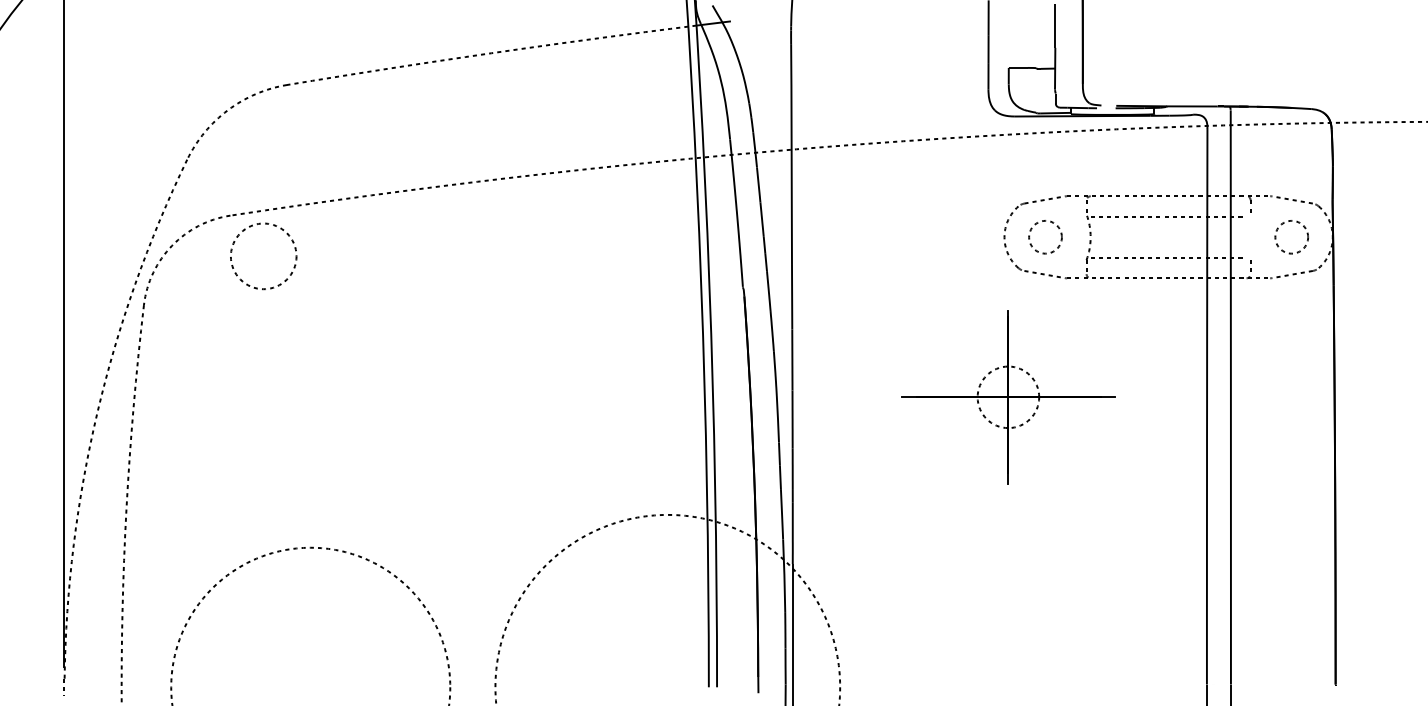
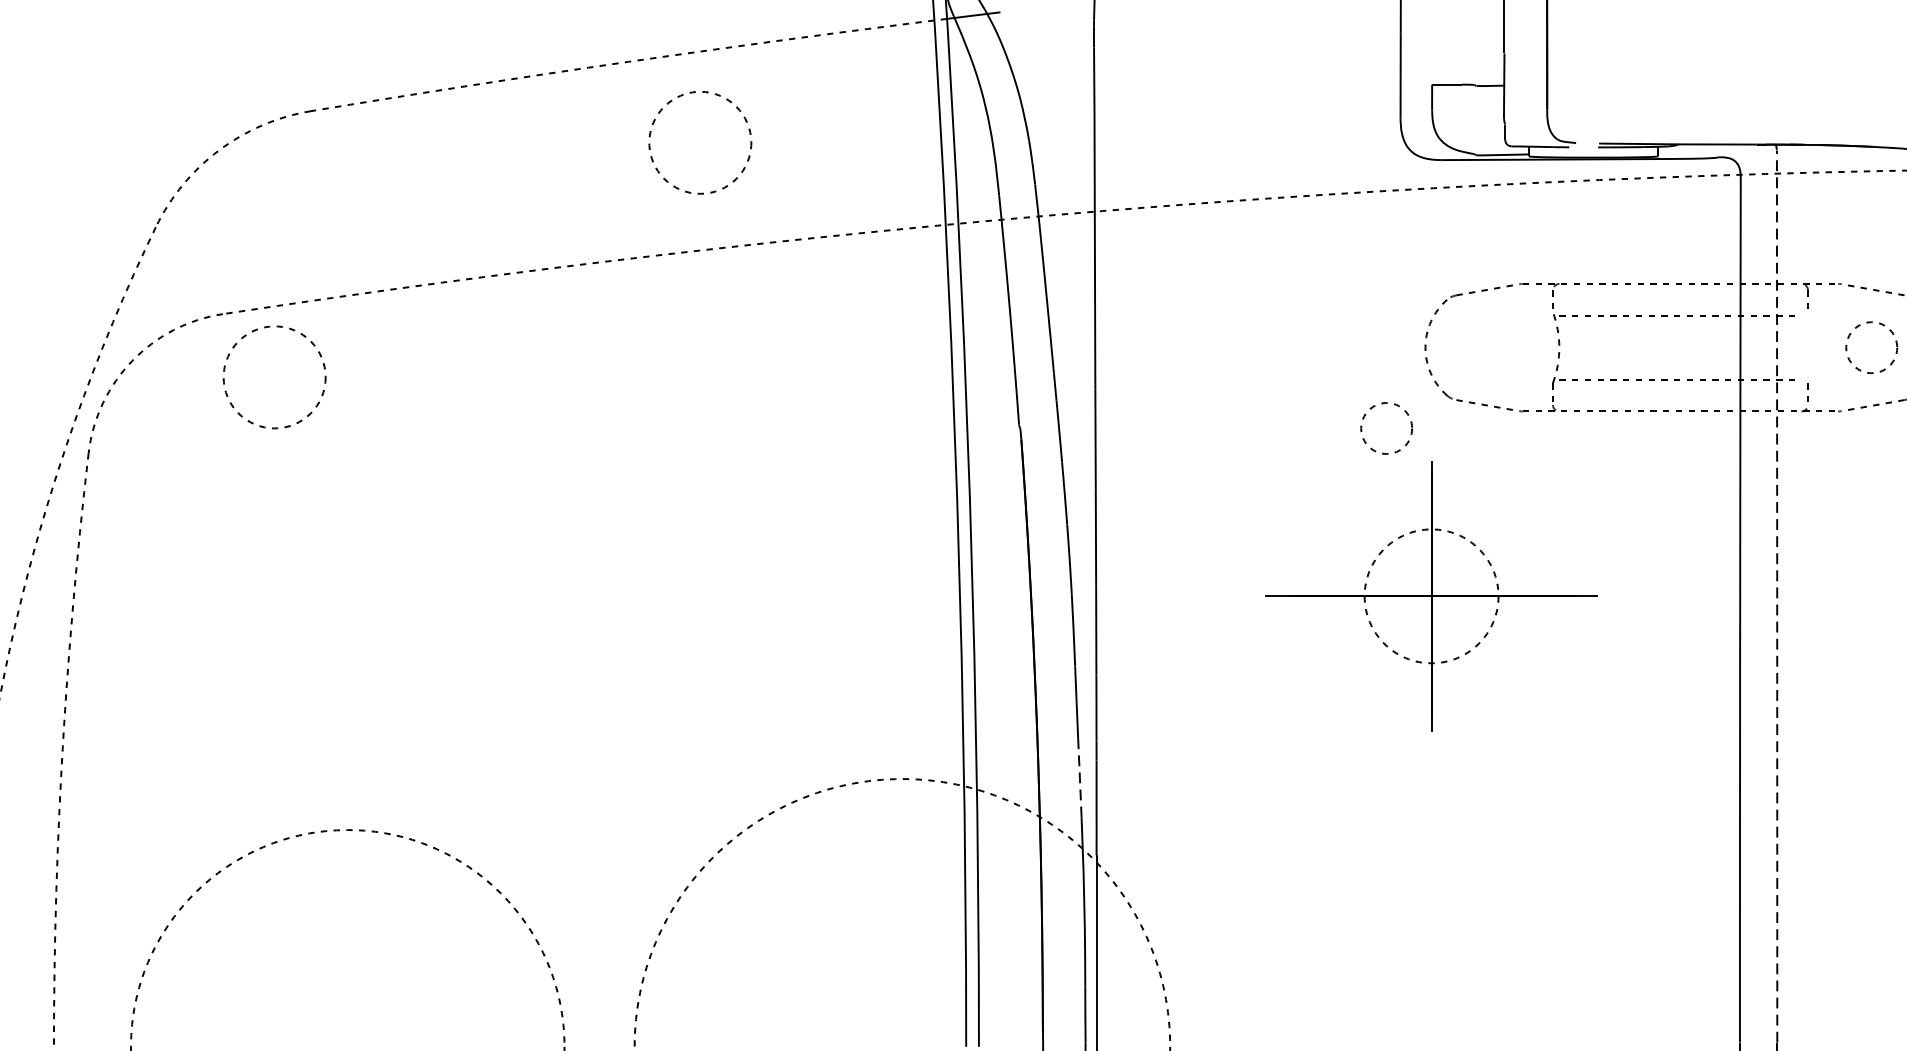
circle: (537, 105) -> (699, 143), added
circle: (1045, 237) -> (1386, 428), moved
circle: (1008, 397) -> (1431, 596), size x1.4
line: (1230, 397) -> (1776, 596), solid -> dashed
line: (782, 514) -> (1080, 778), solid -> dashed

